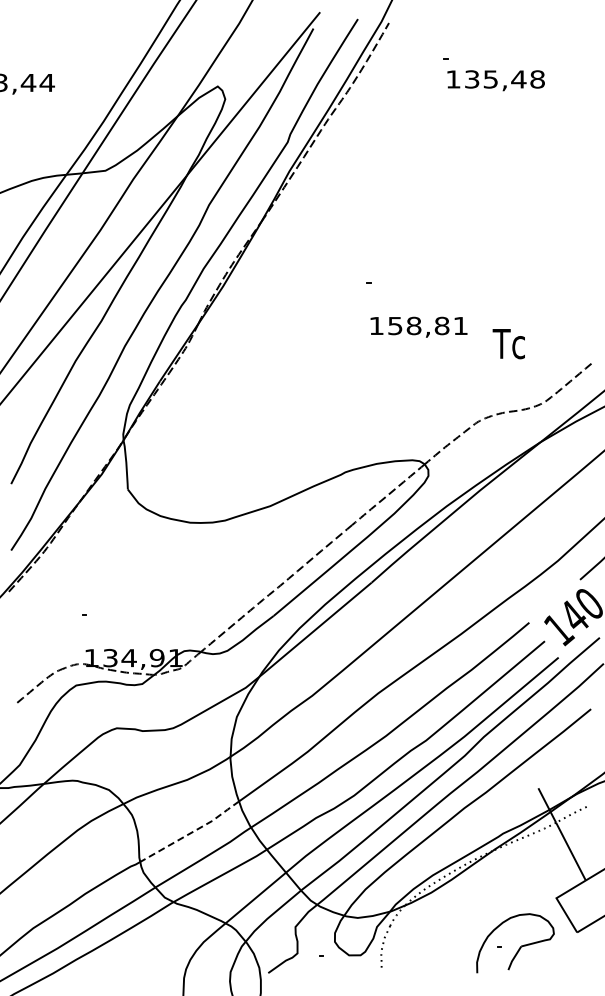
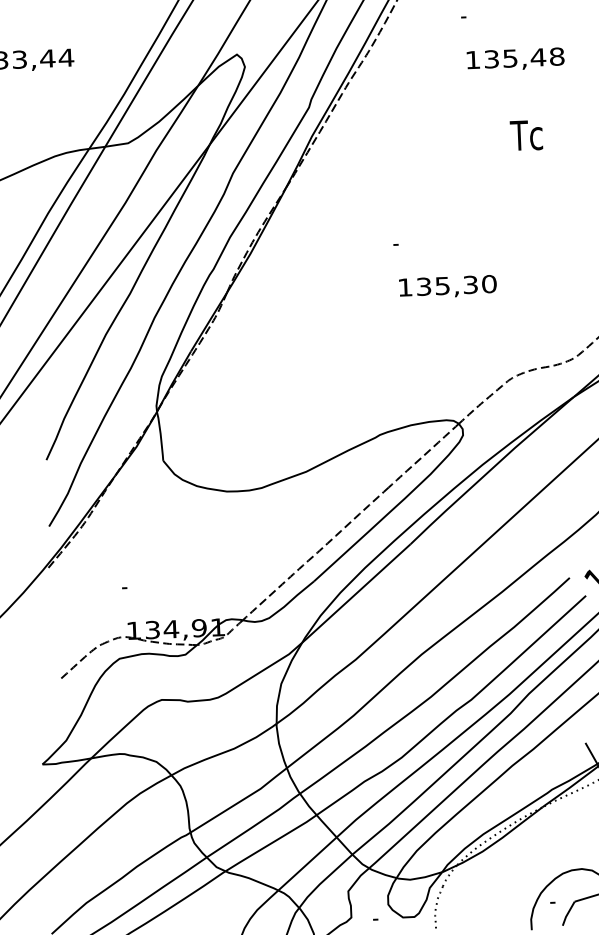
text: (495, 80) -> (515, 59), moved
text: (428, 325) -> (457, 284), 158,81 -> 135,30
text: (508, 344) -> (526, 136), moved
line: (192, 832) -> (241, 801), dashed -> solid

